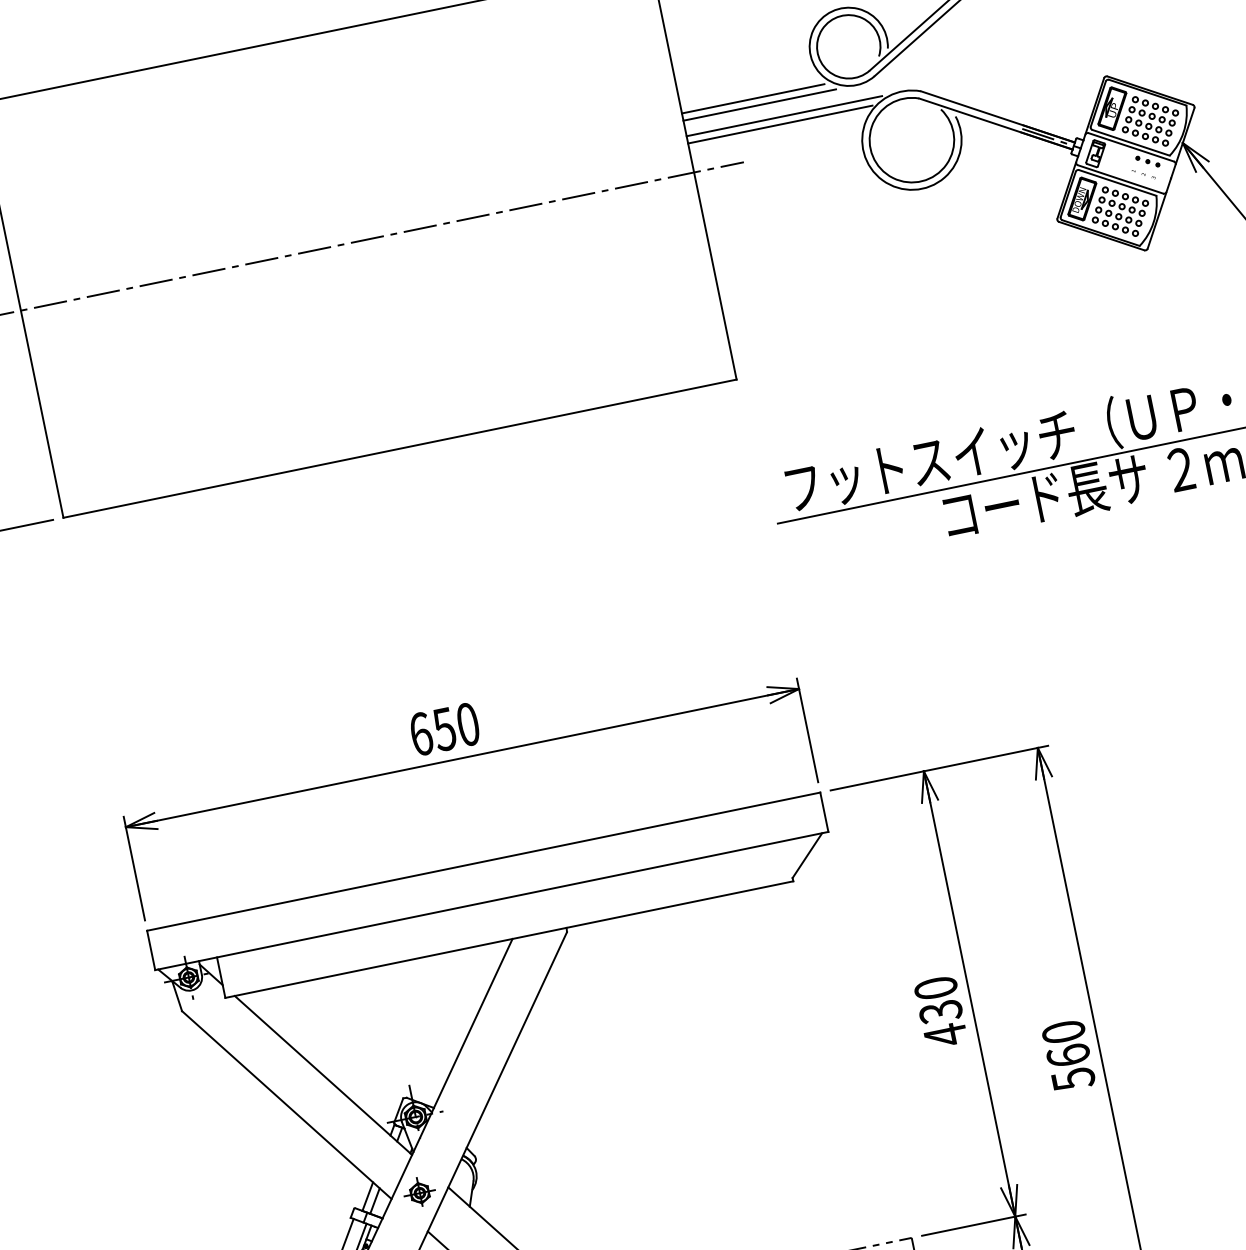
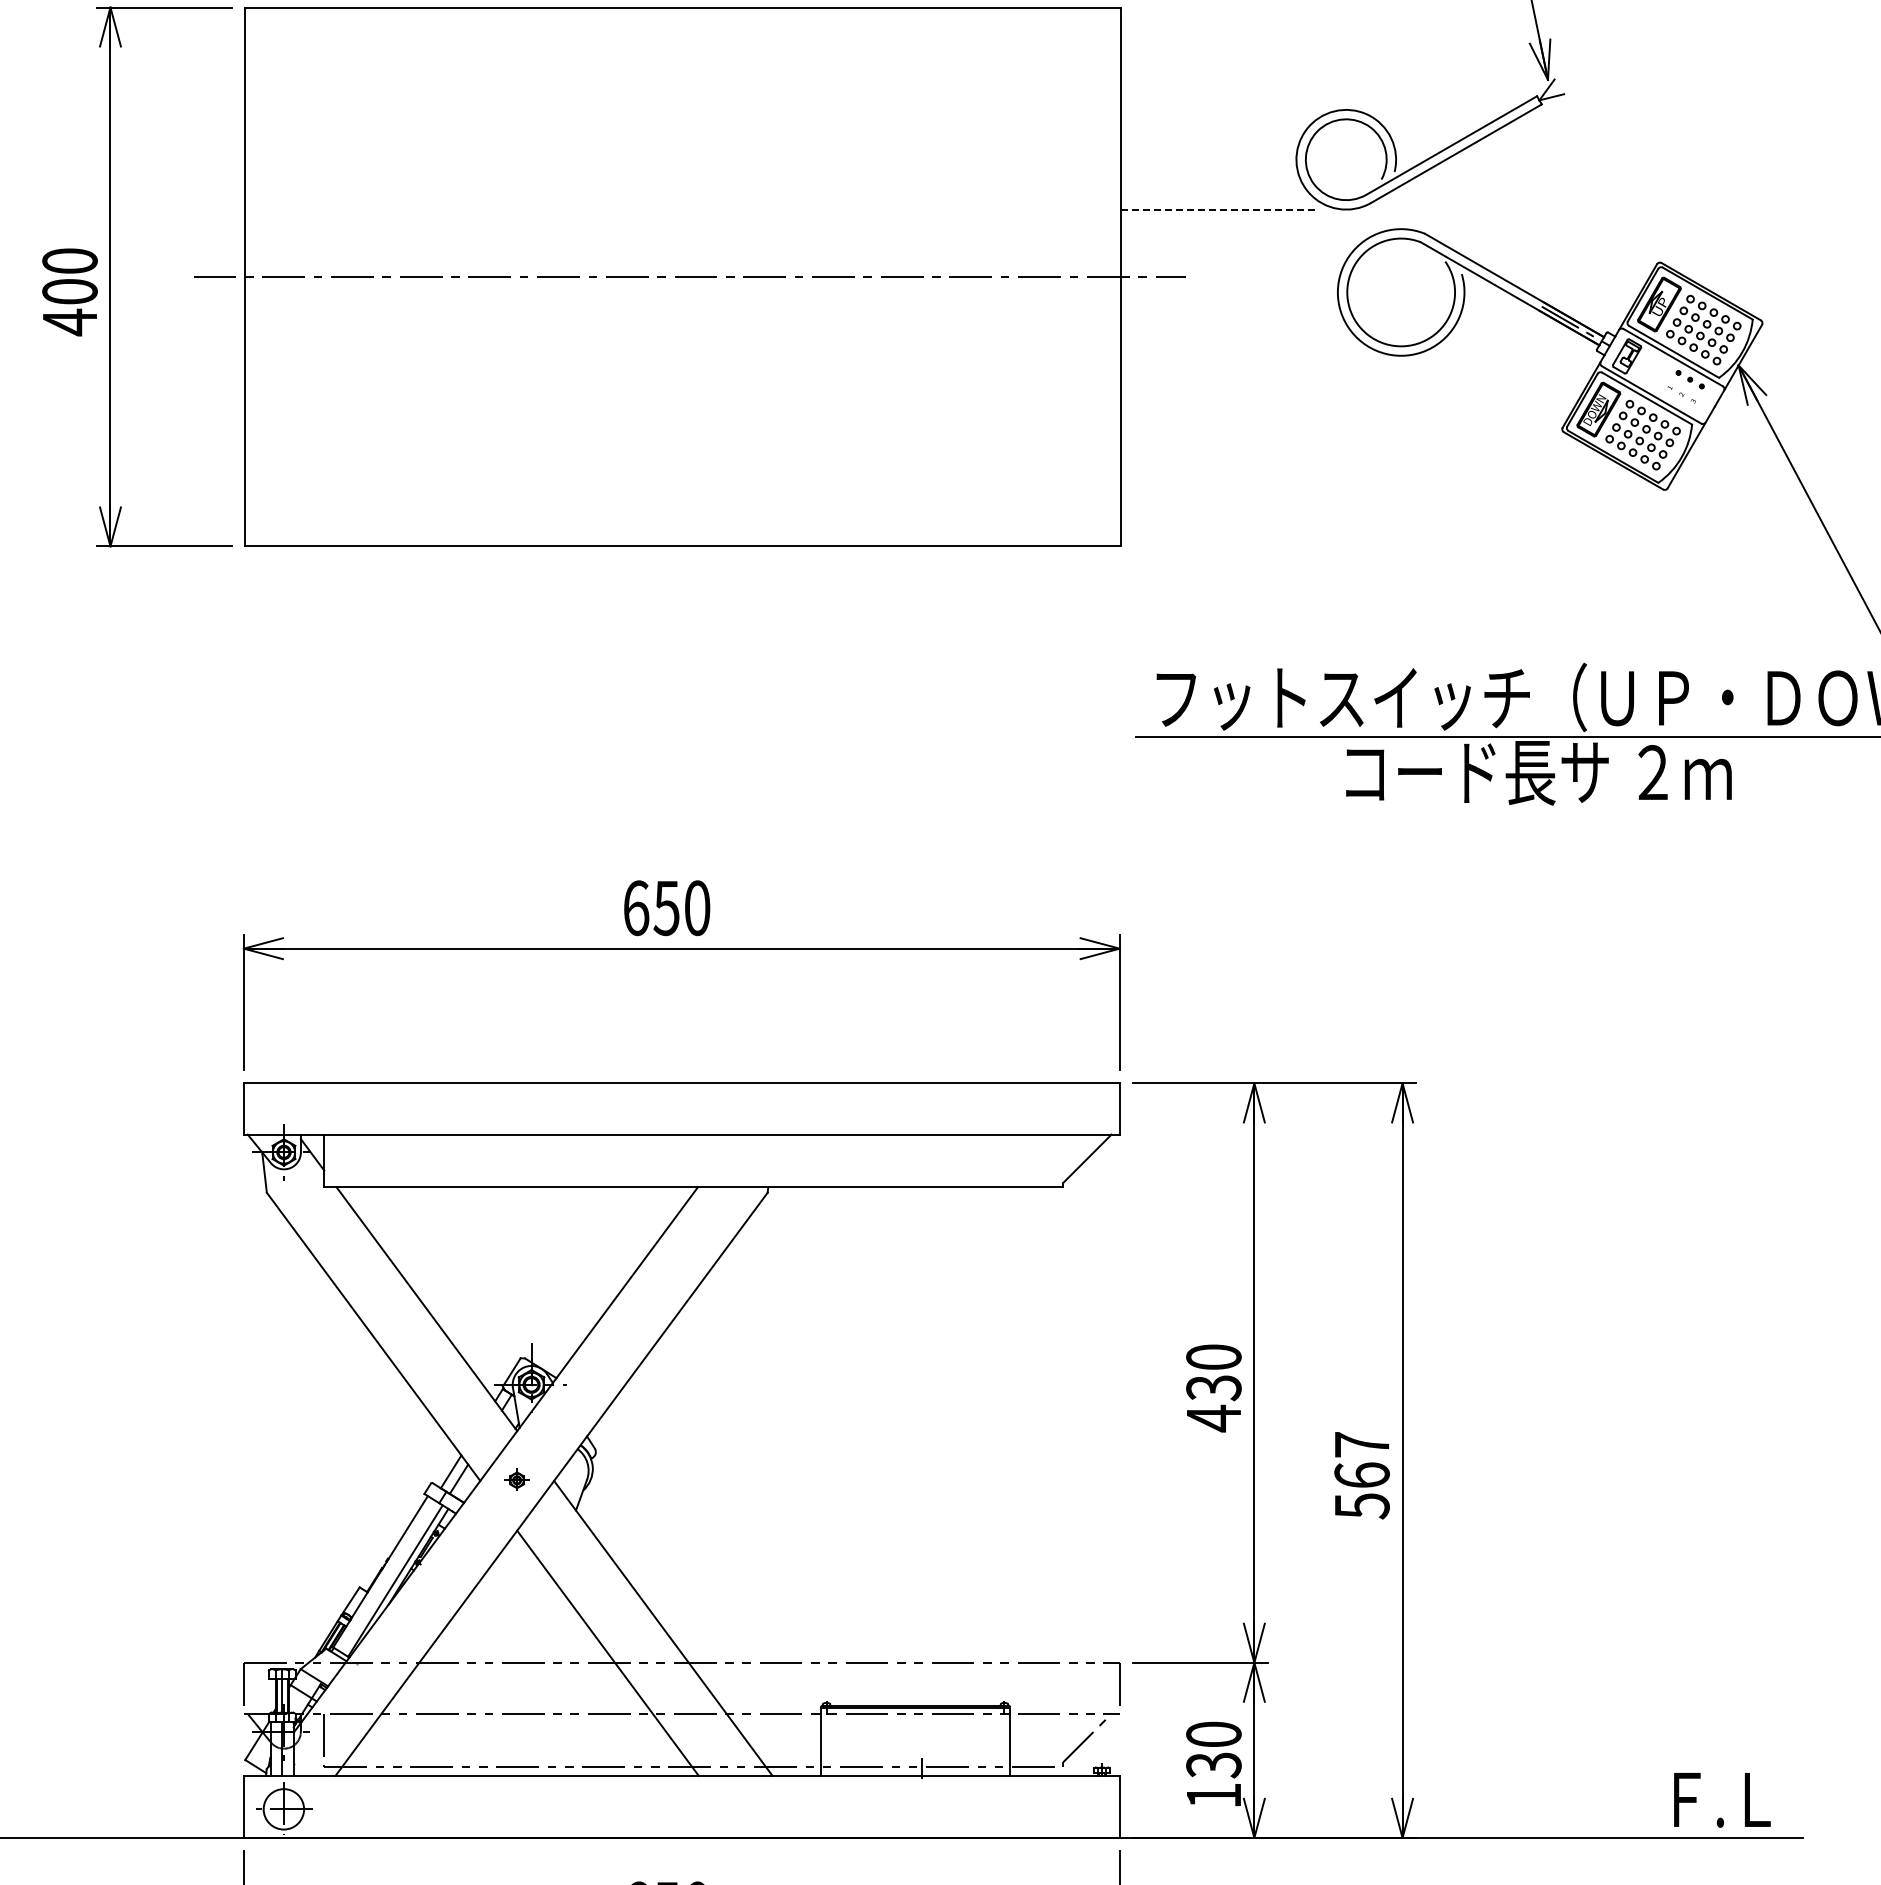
line: (753, 99) -> (1213, 200), removed
line: (759, 104) -> (1220, 209), solid -> dashed
line: (783, 116) -> (1247, 229), removed
line: (780, 124) -> (1240, 239), removed
text: (1063, 1031) -> (1361, 1444), 560 -> 567
part: (419, 1192) -> (516, 1479), size x0.6

